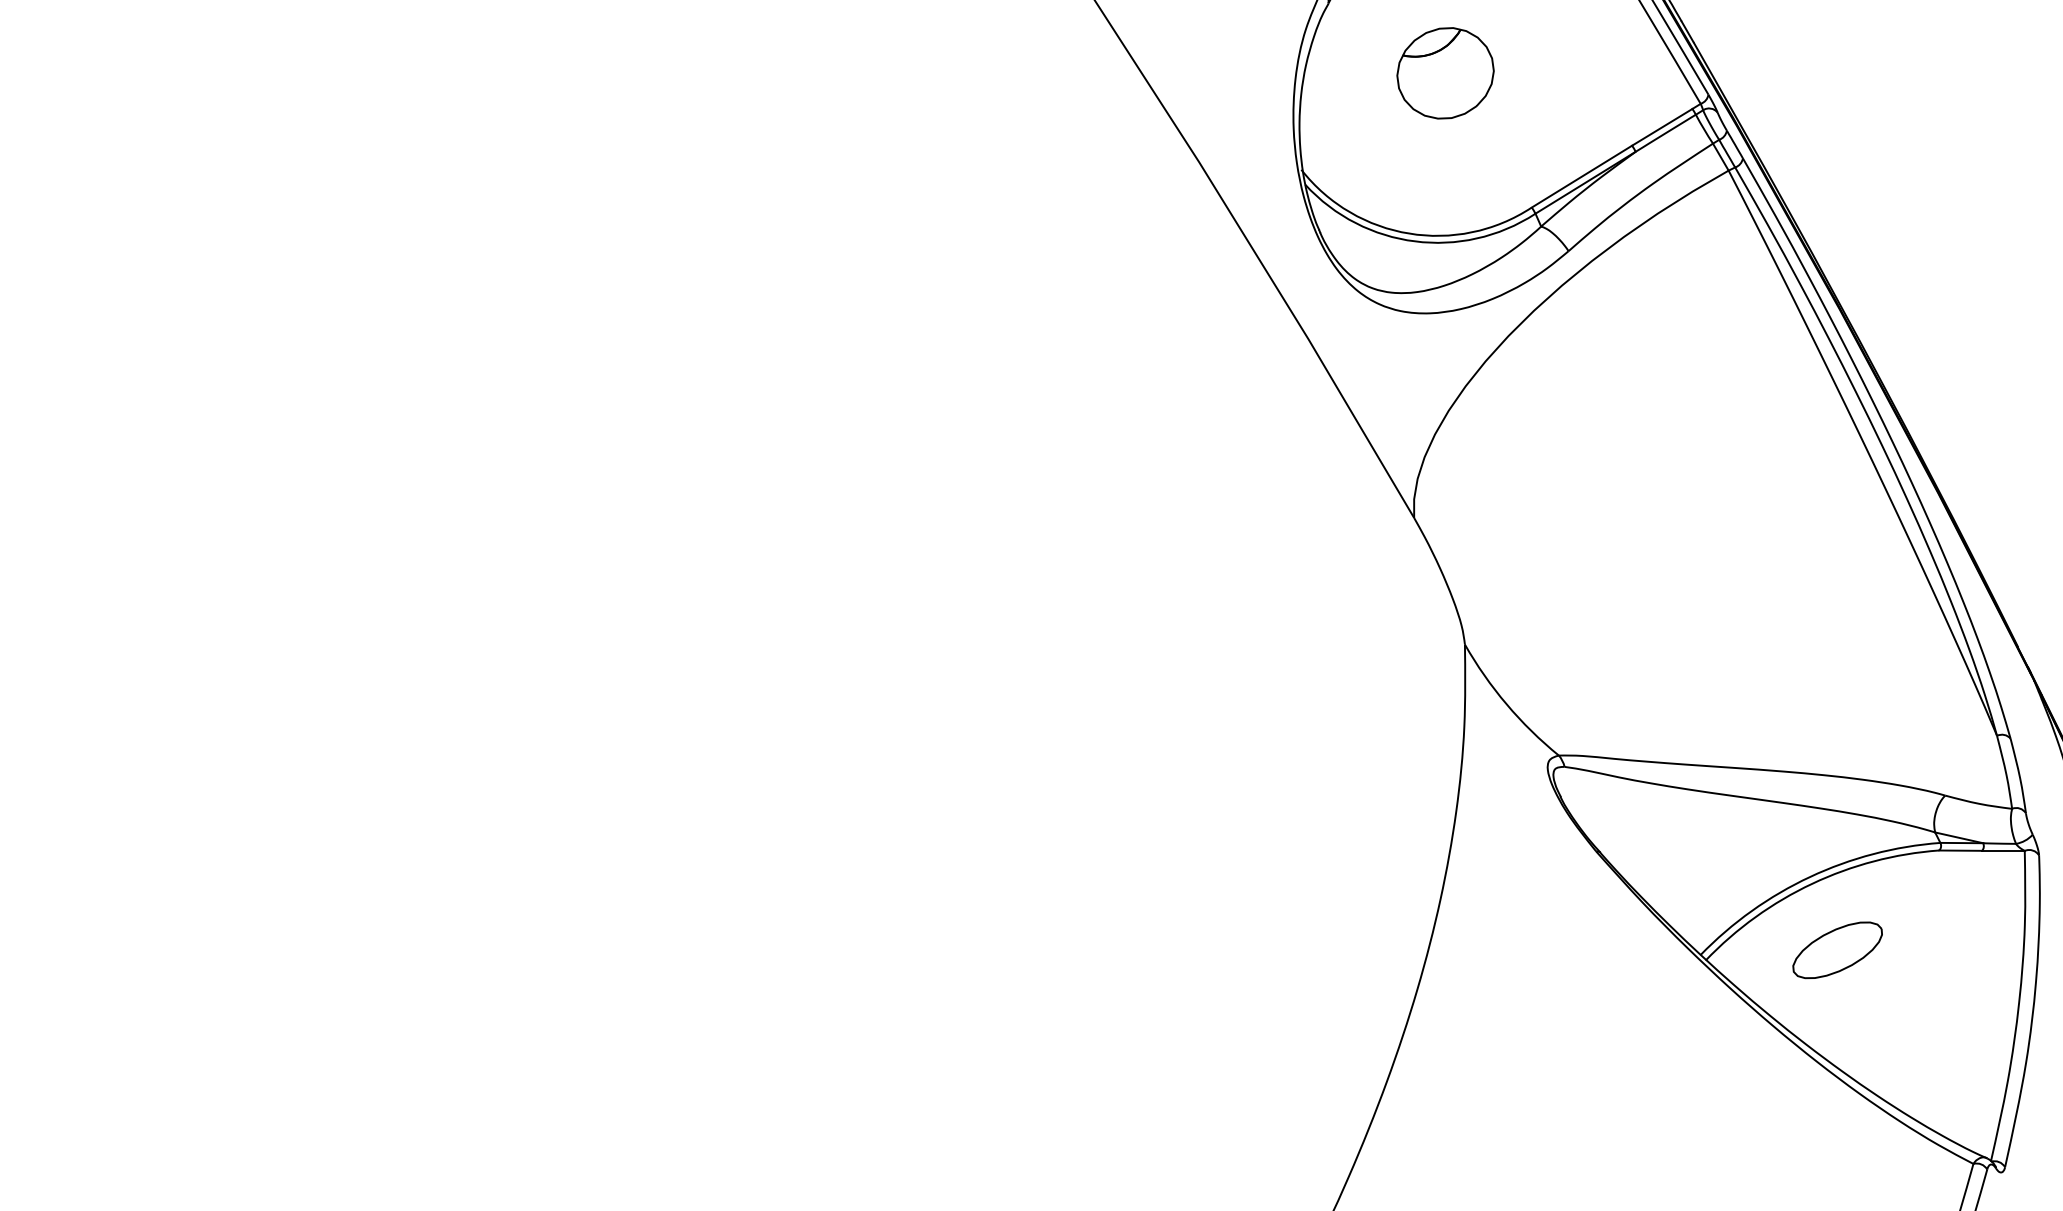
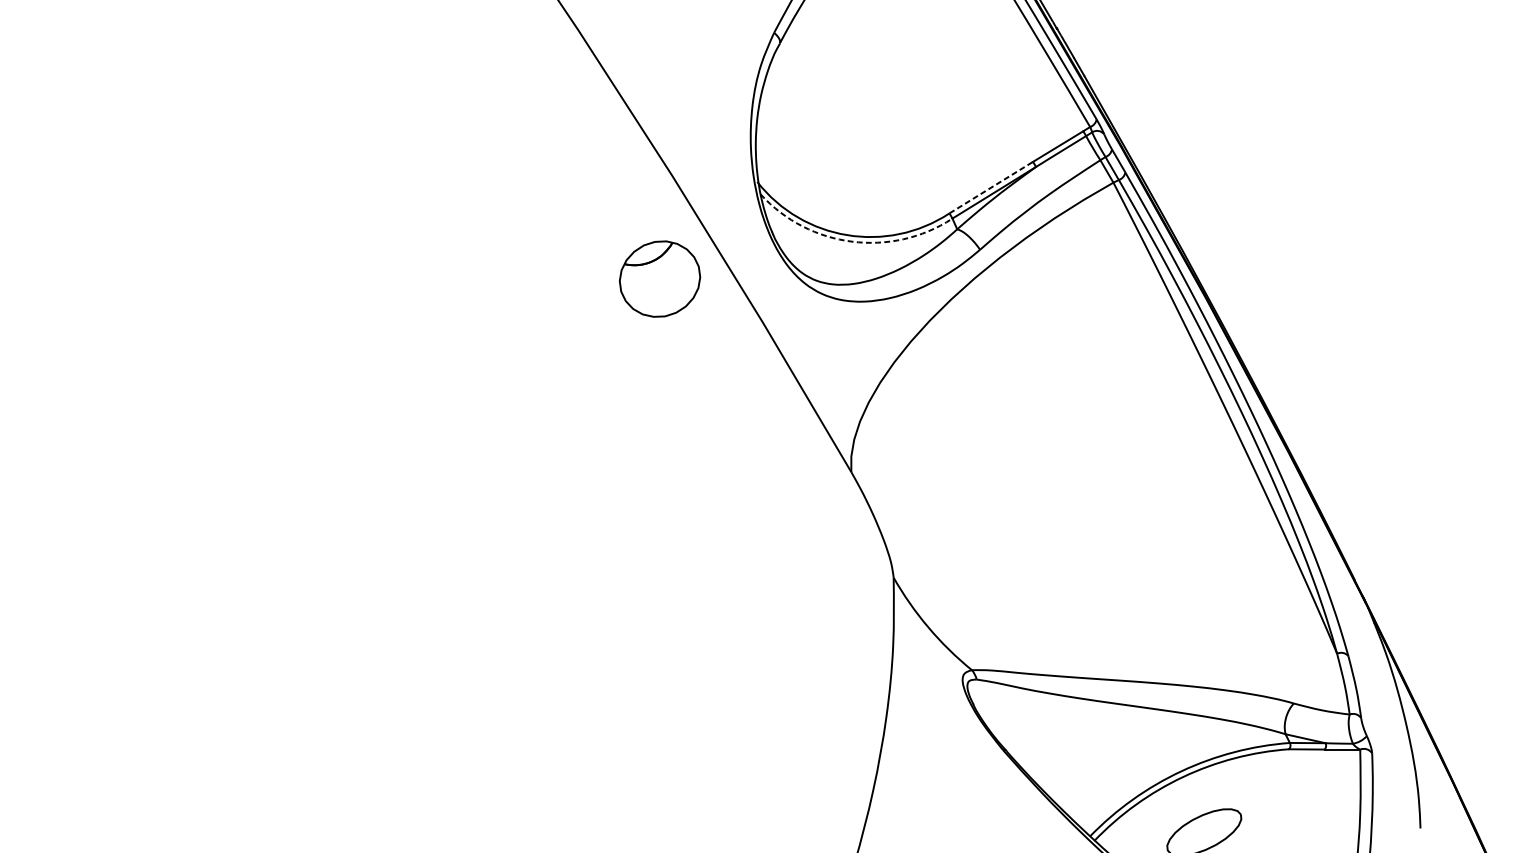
part: (1445, 73) -> (659, 279), moved
line: (1582, 176) -> (991, 187), solid -> dashed
arc: (1414, 241) -> (851, 241), solid -> dashed

